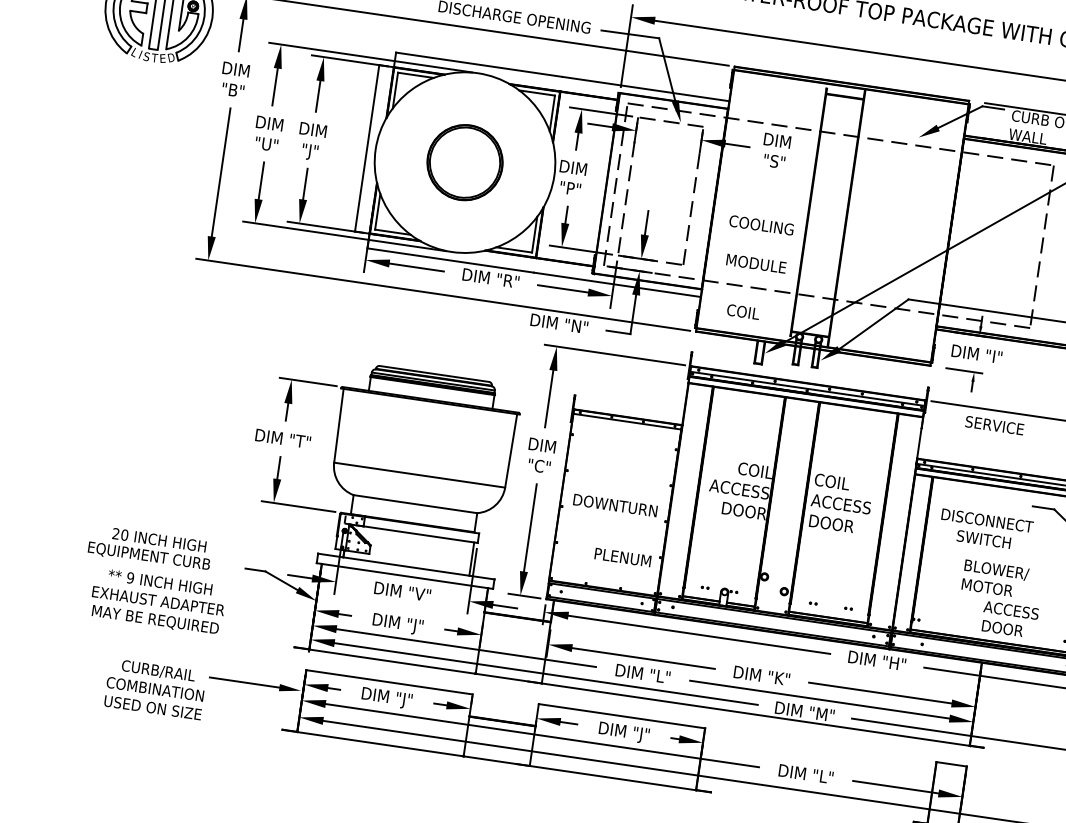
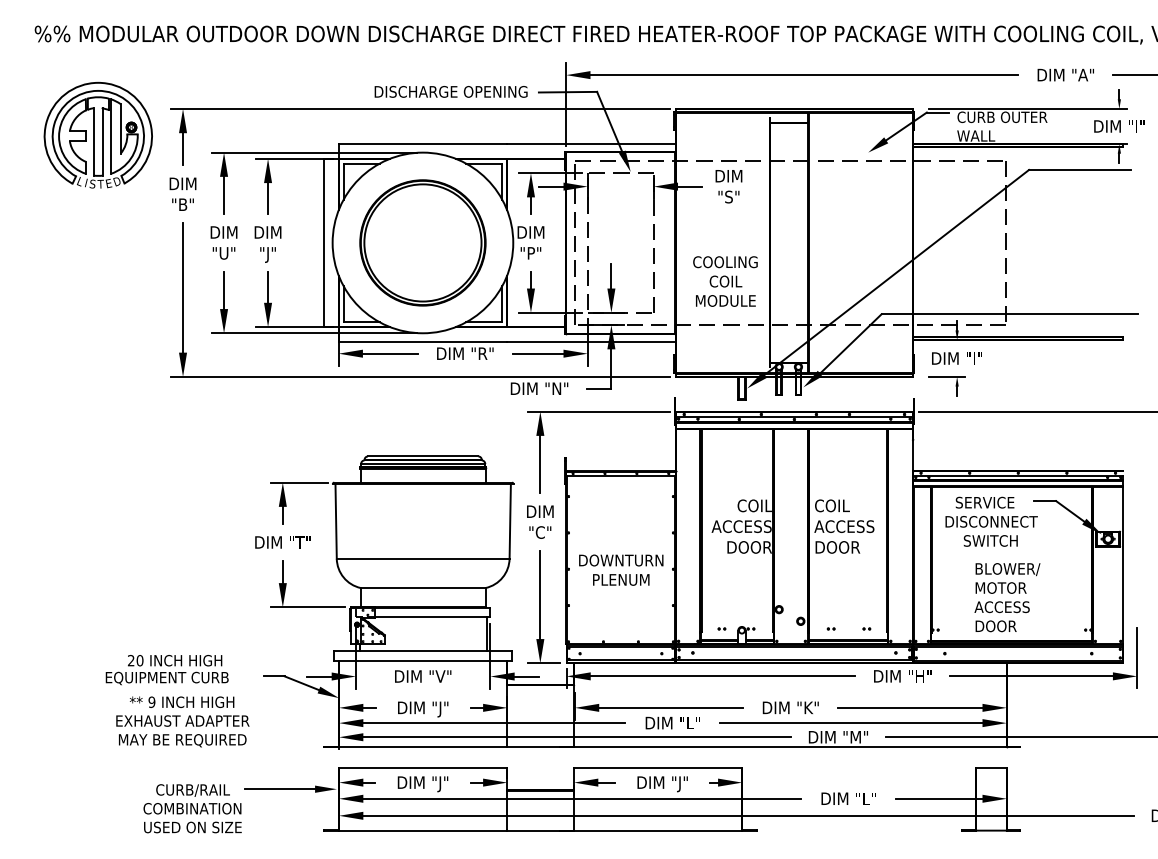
part: (464, 162) -> (422, 242), size x1.67
text: (742, 311) -> (725, 281), moved
text: (994, 425) -> (984, 502), moved
text: (623, 557) -> (621, 579), moved
text: (1009, 619) -> (1001, 616), moved

